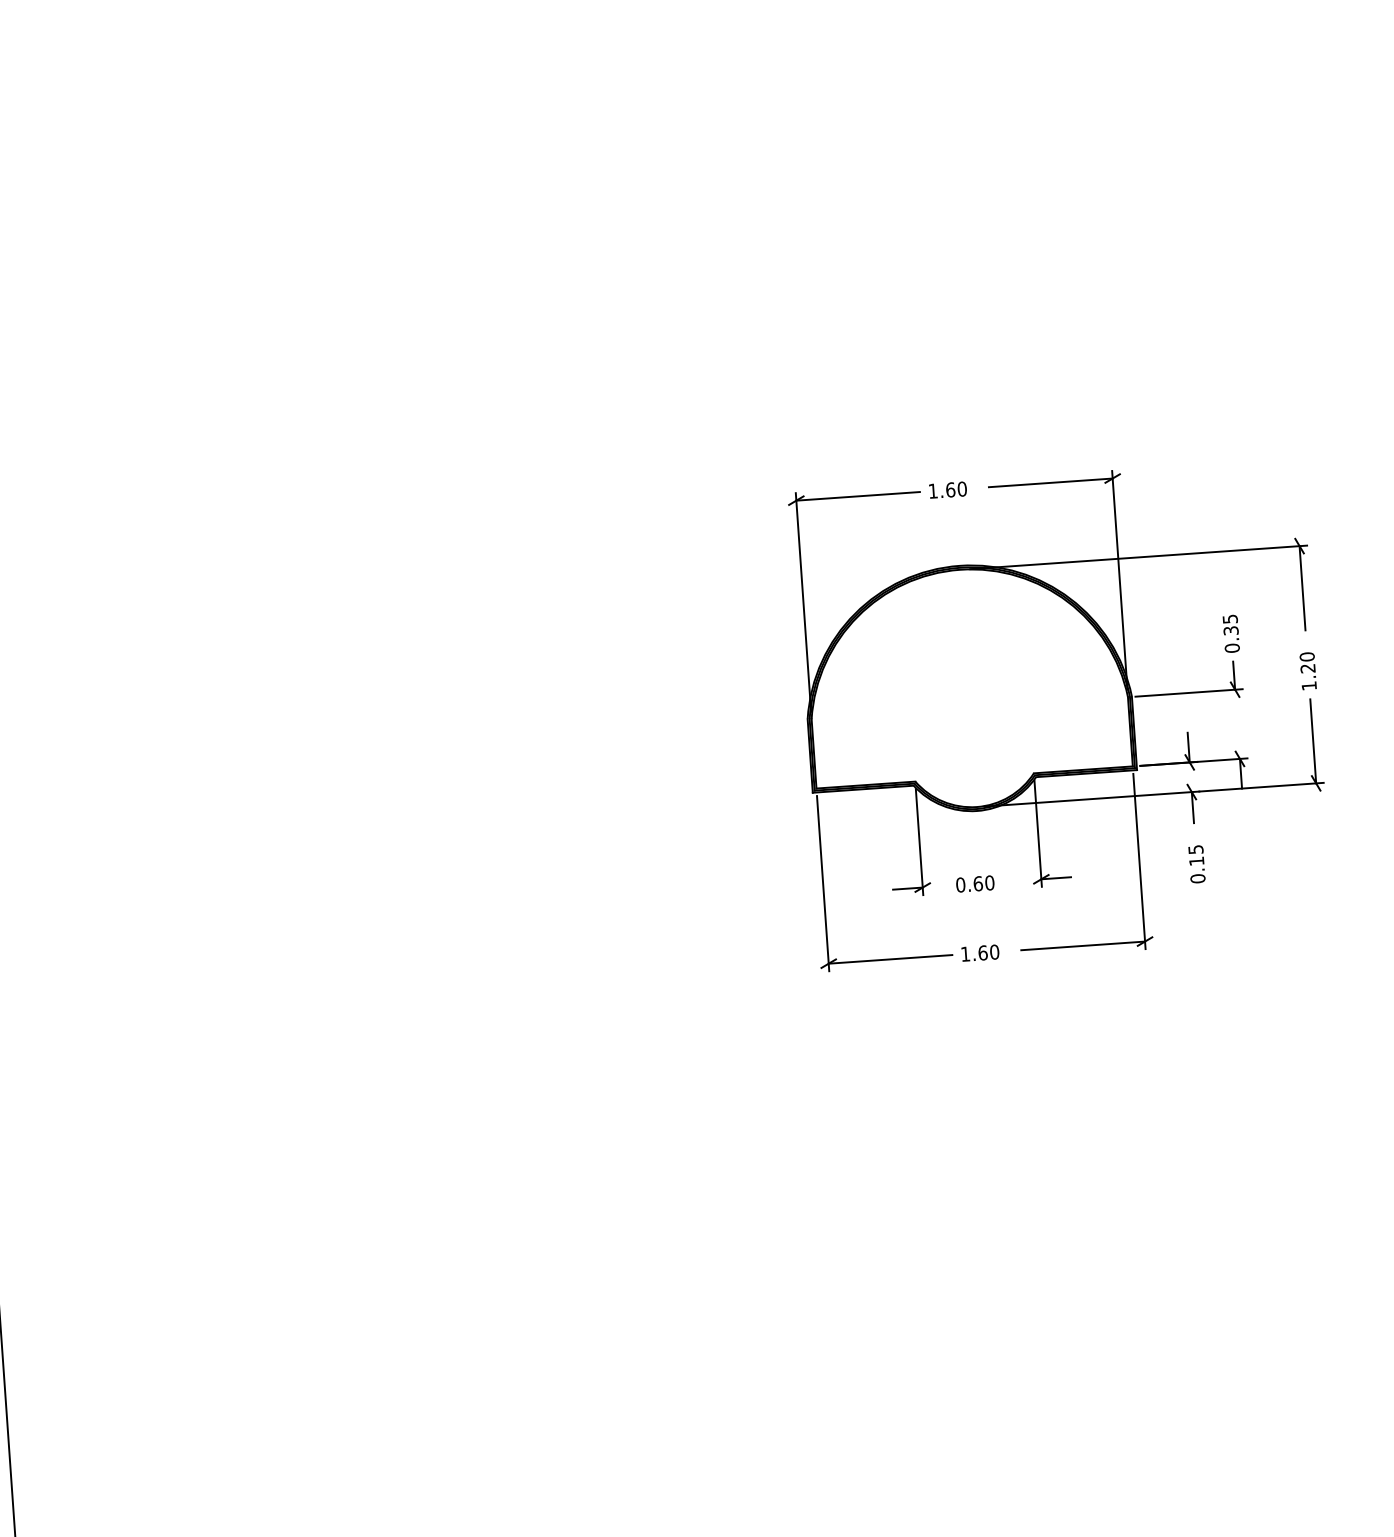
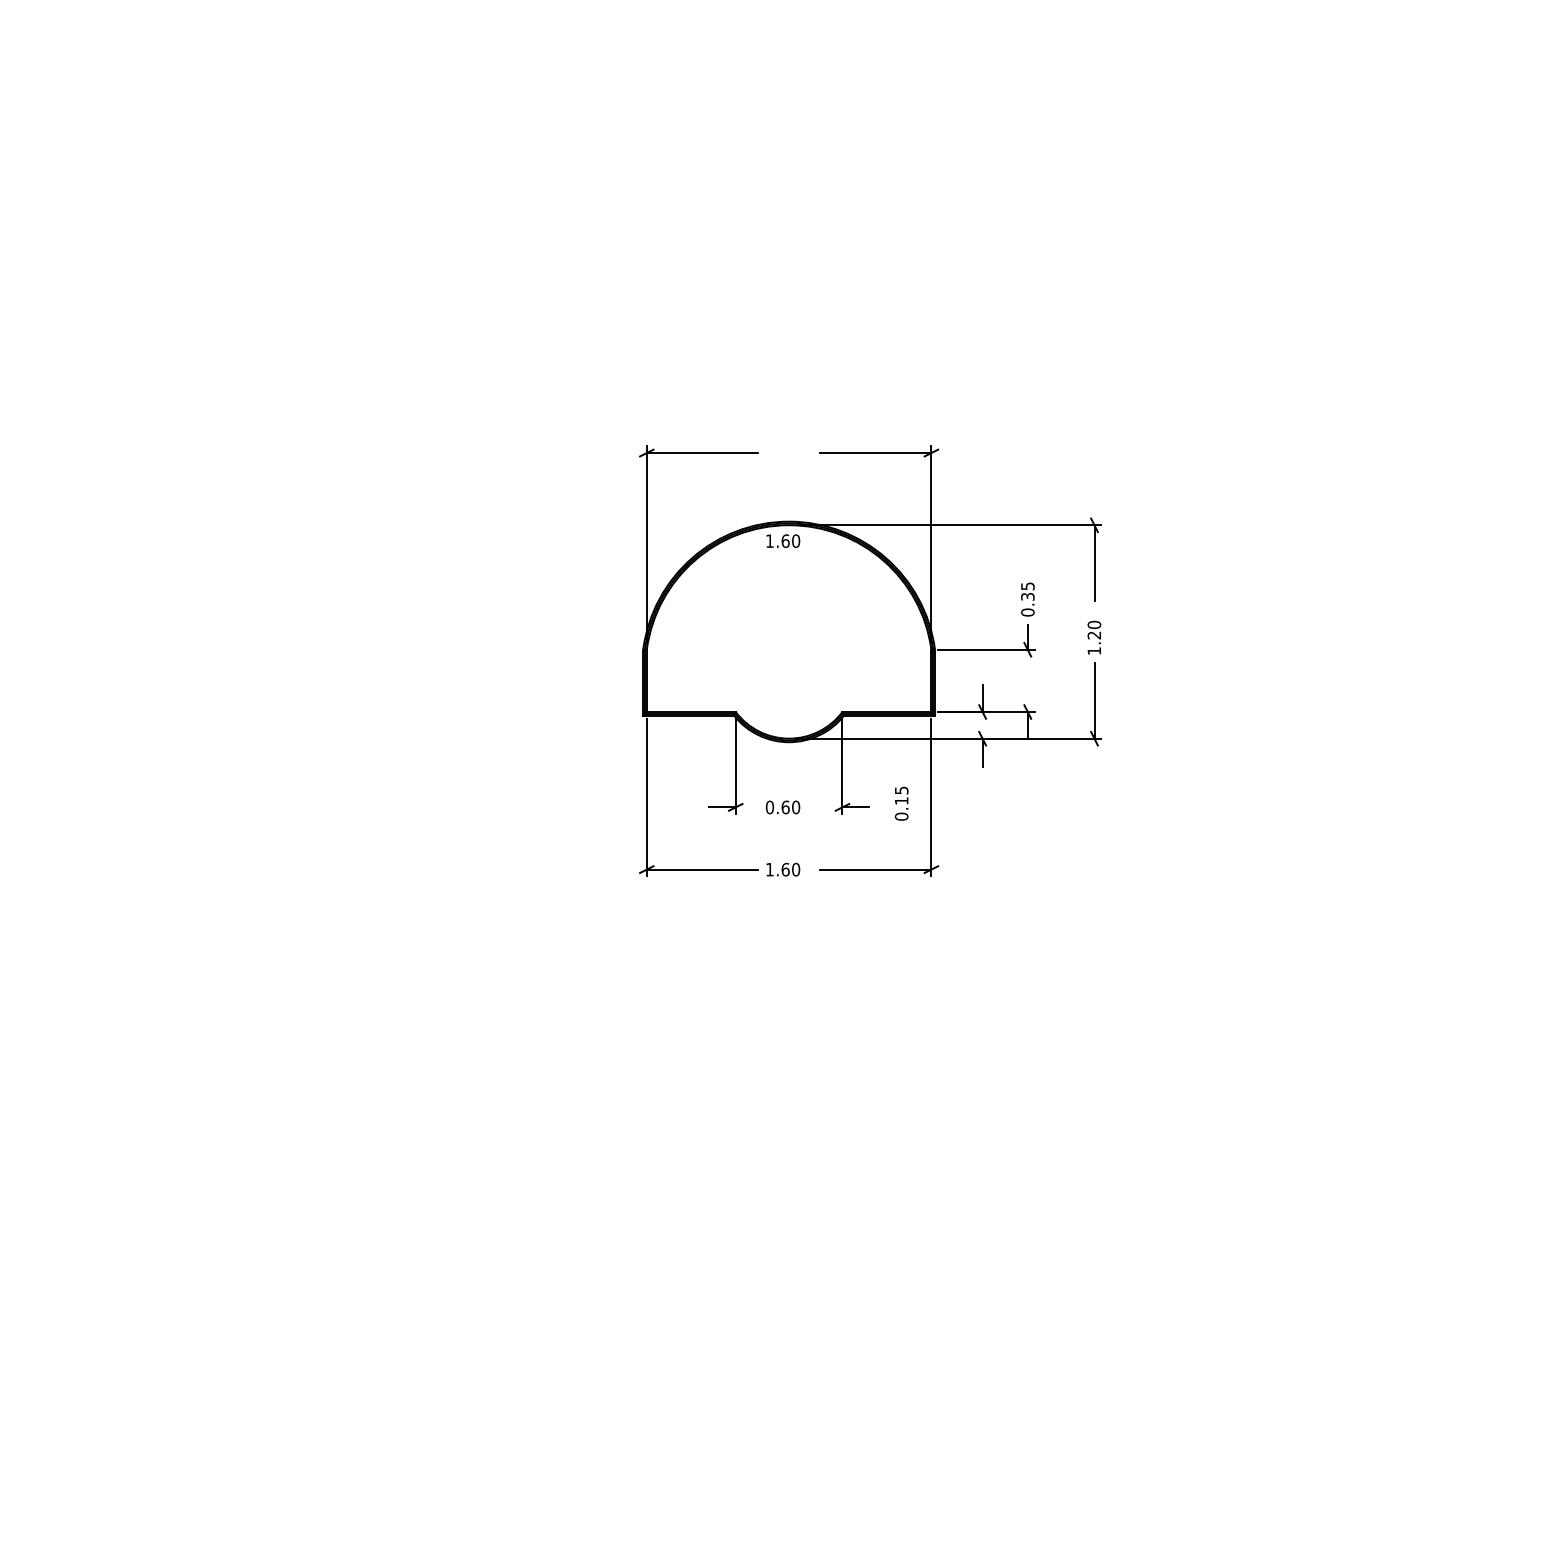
text: (948, 489) -> (783, 540), moved
text: (1196, 864) -> (901, 803), moved

